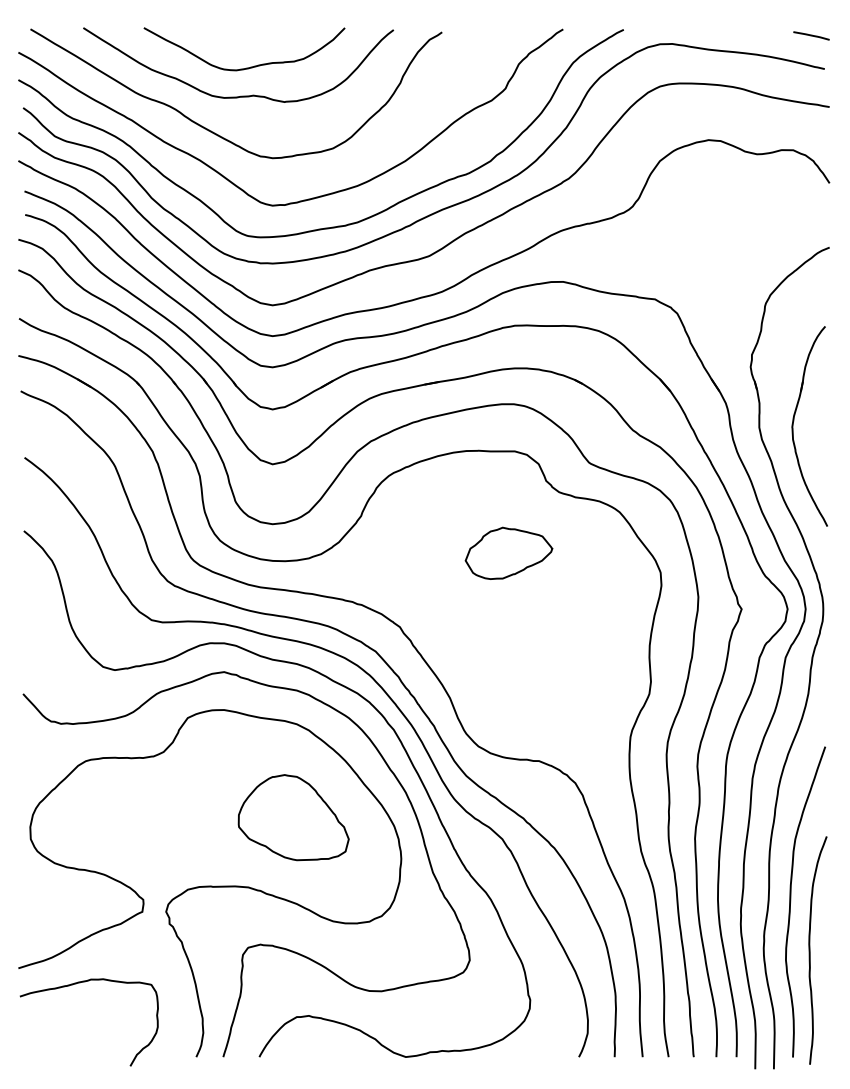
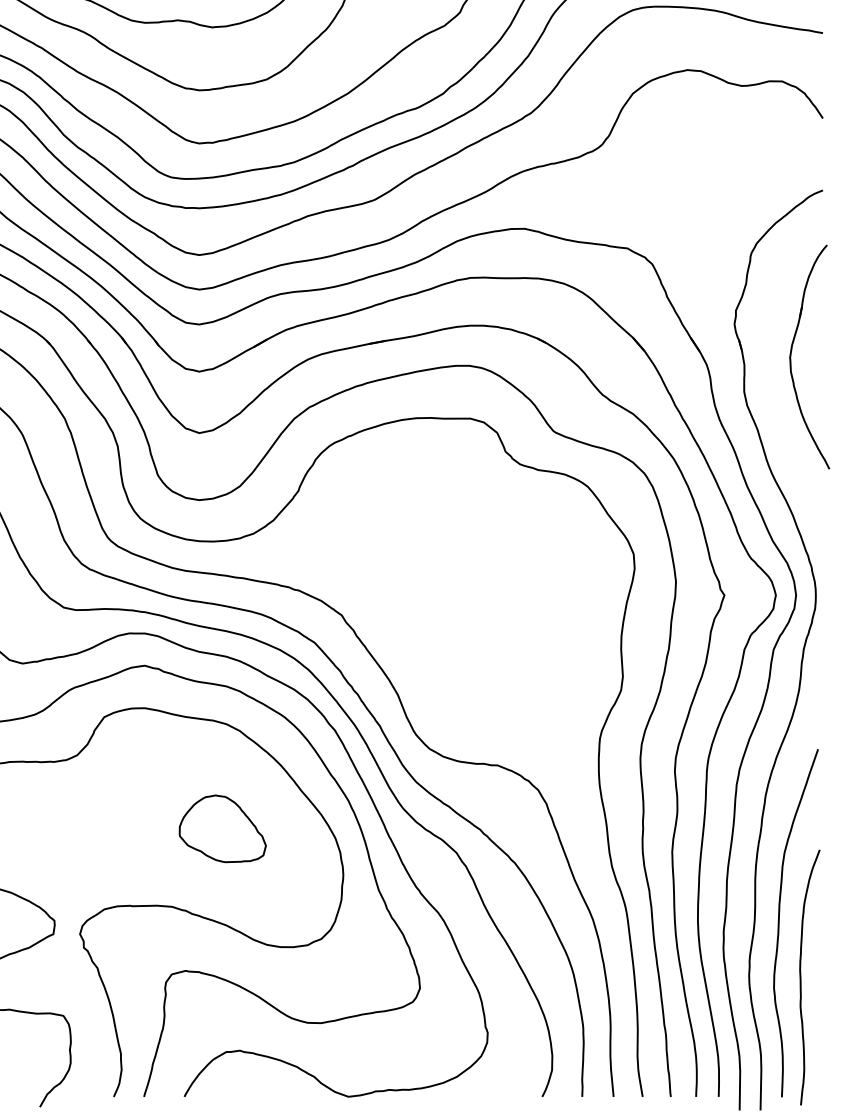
part: (794, 421) -> (792, 351), moved
part: (508, 552) -> (463, 531), removed
part: (293, 817) -> (222, 828), size x0.7

